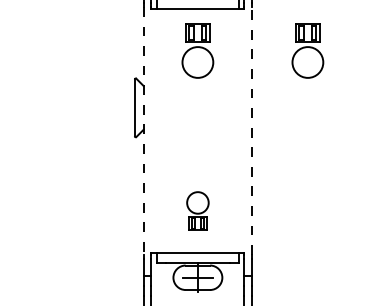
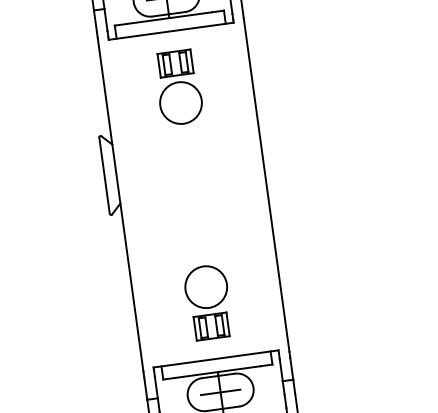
part: (307, 50) -> (326, 66), removed
line: (143, 131) -> (120, 205), dashed -> solid
line: (252, 131) -> (267, 185), dashed -> solid
part: (197, 210) -> (207, 302), size x1.43

